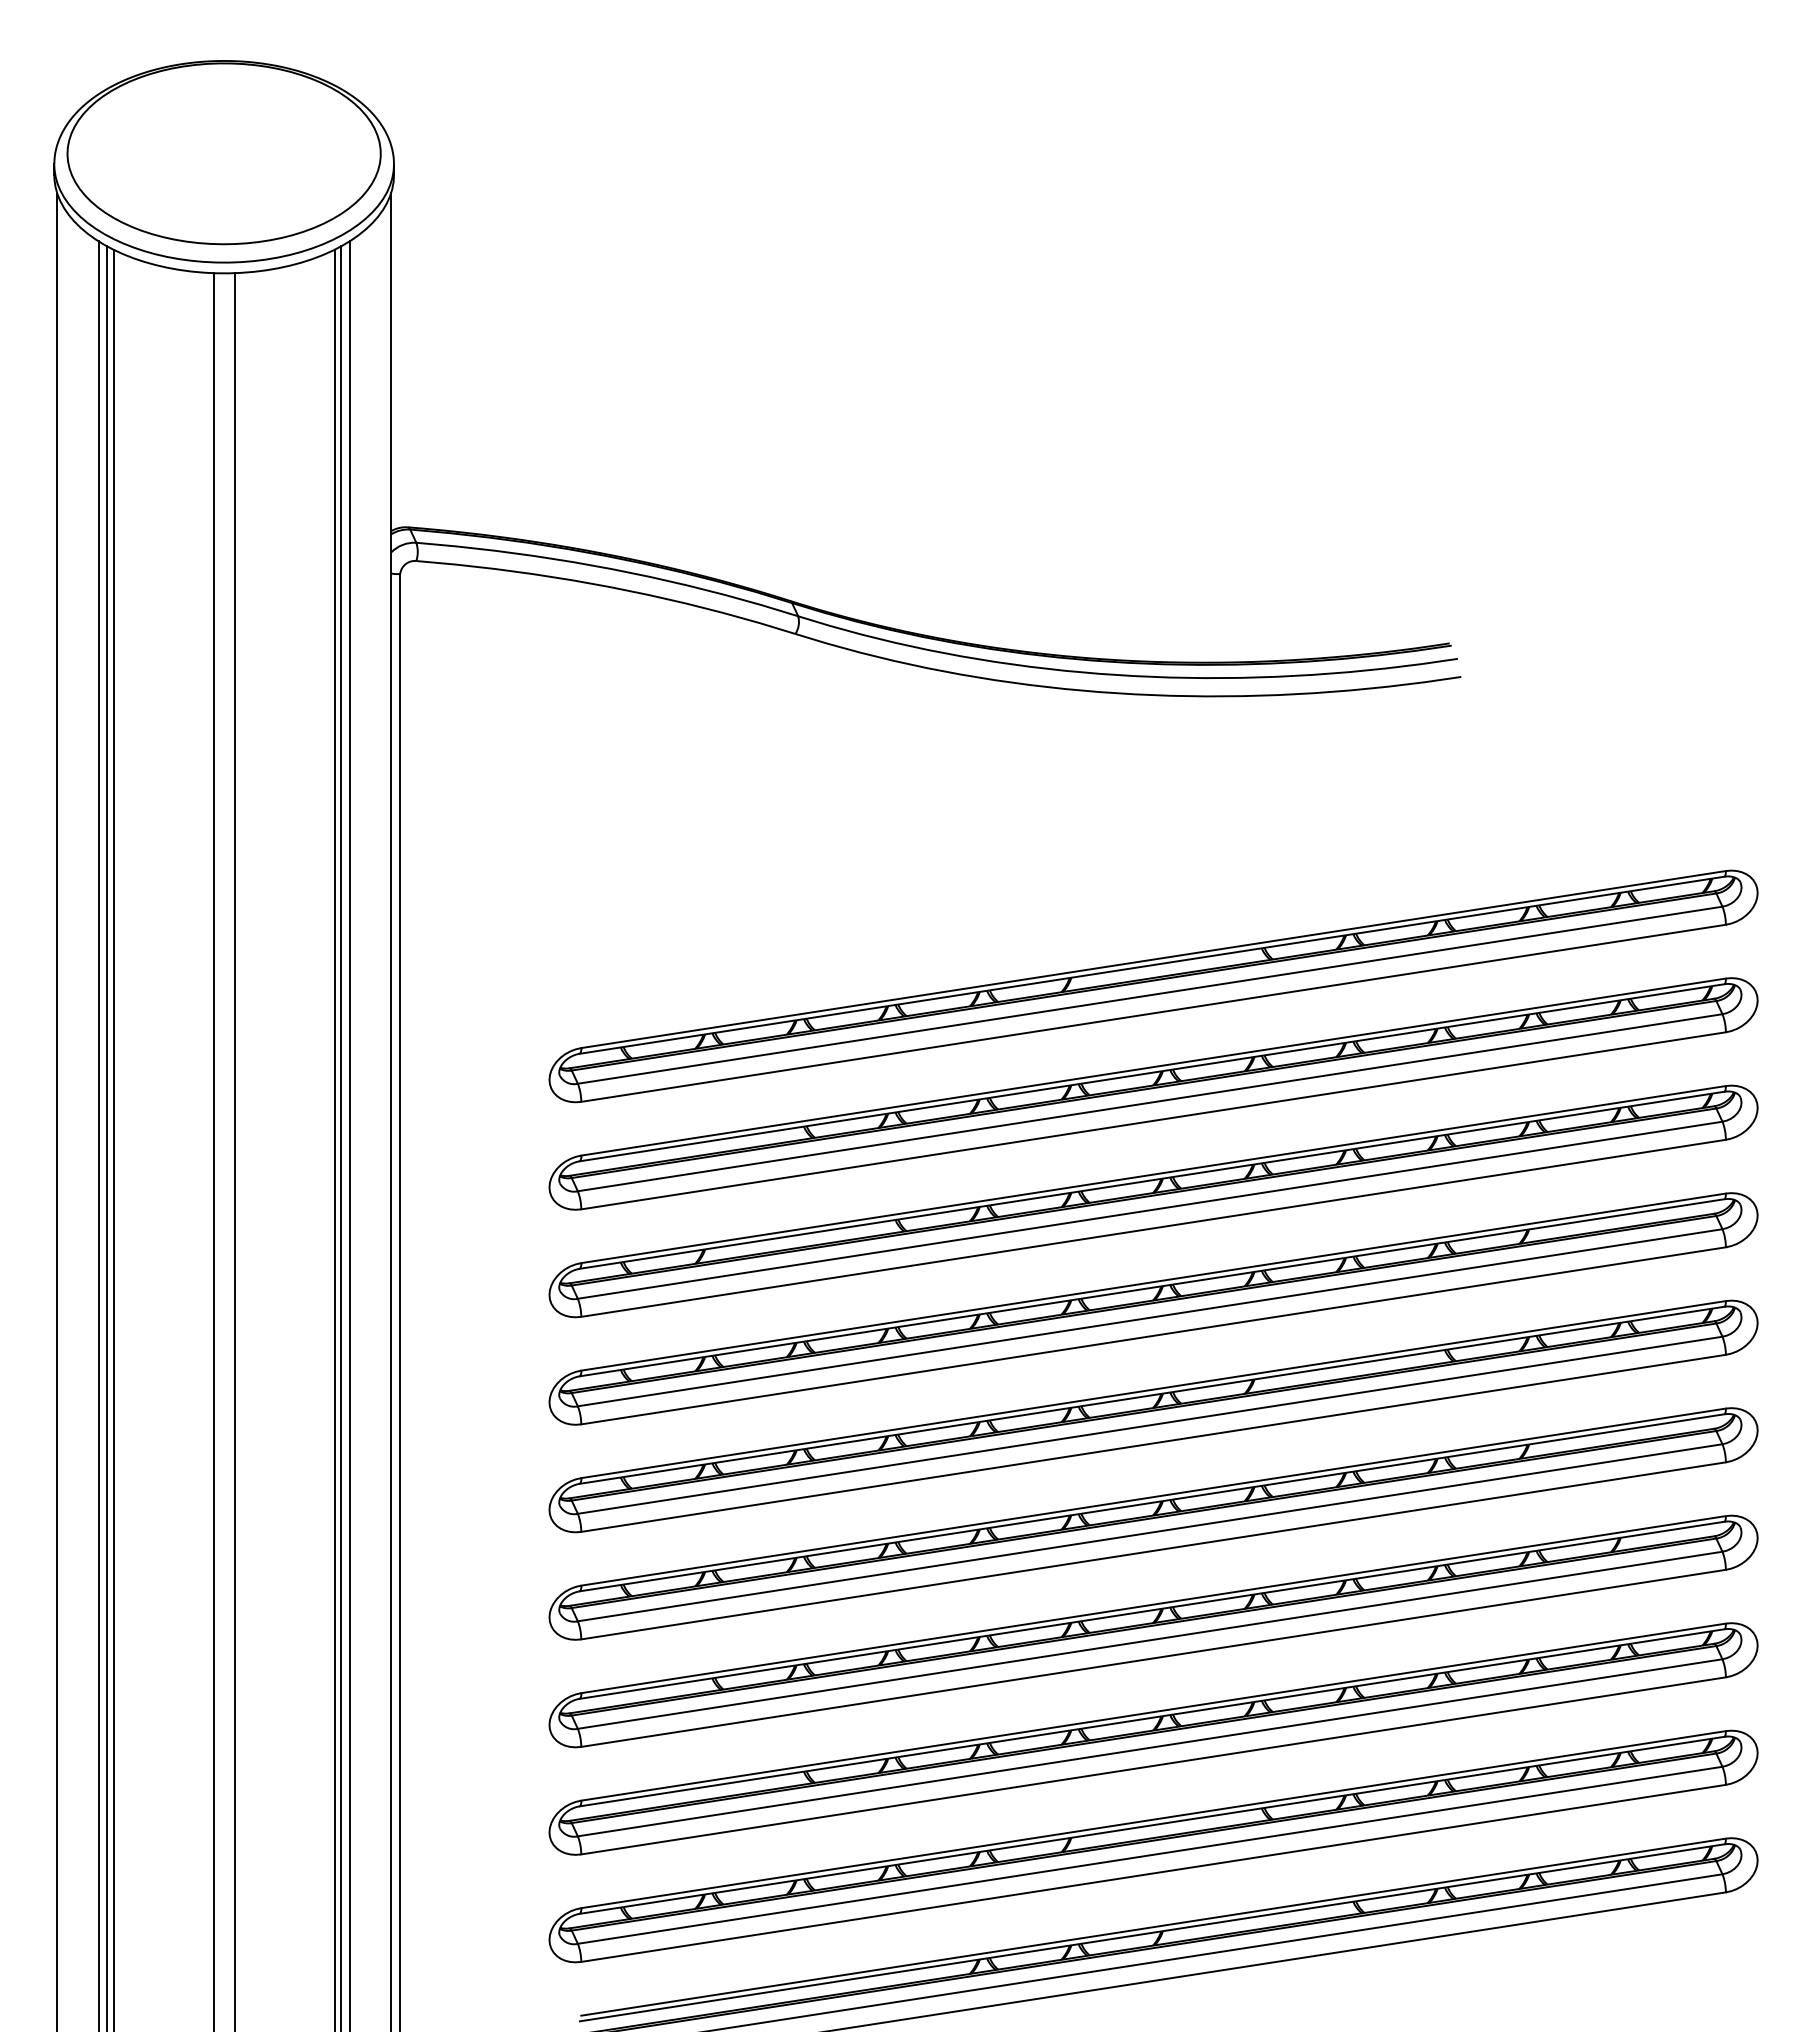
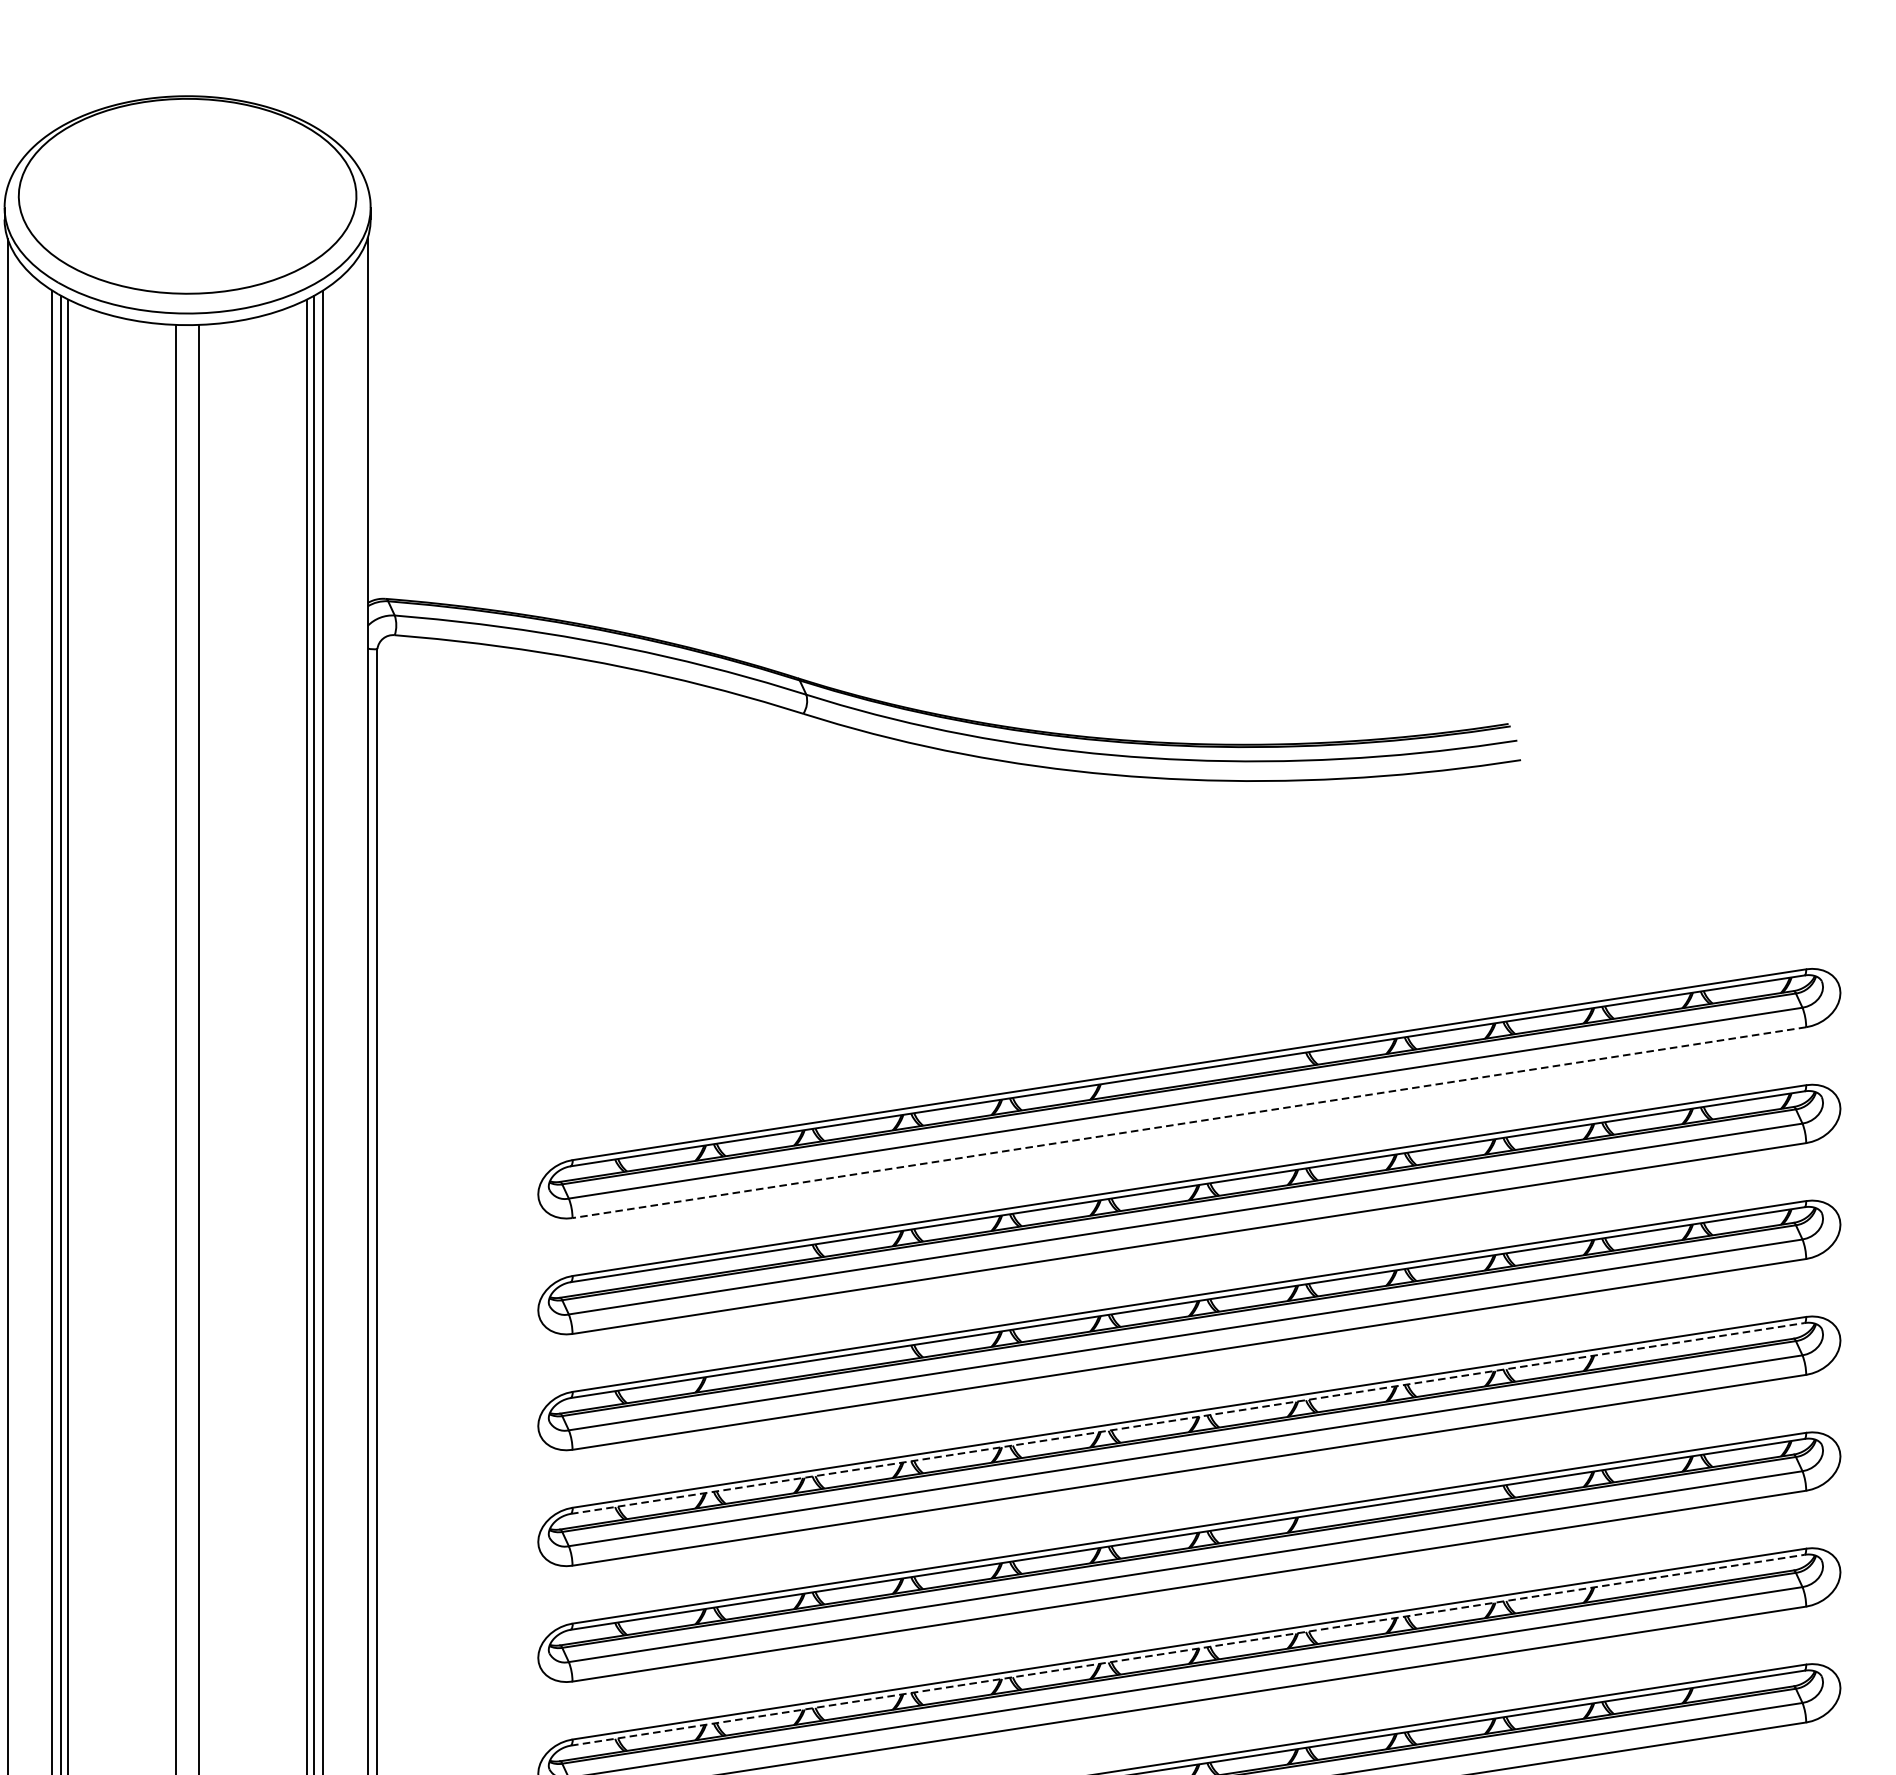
line: (1153, 1013) -> (1189, 1122), solid -> dashed
line: (1152, 1287) -> (1188, 1418), solid -> dashed
line: (1152, 1502) -> (1188, 1649), solid -> dashed

